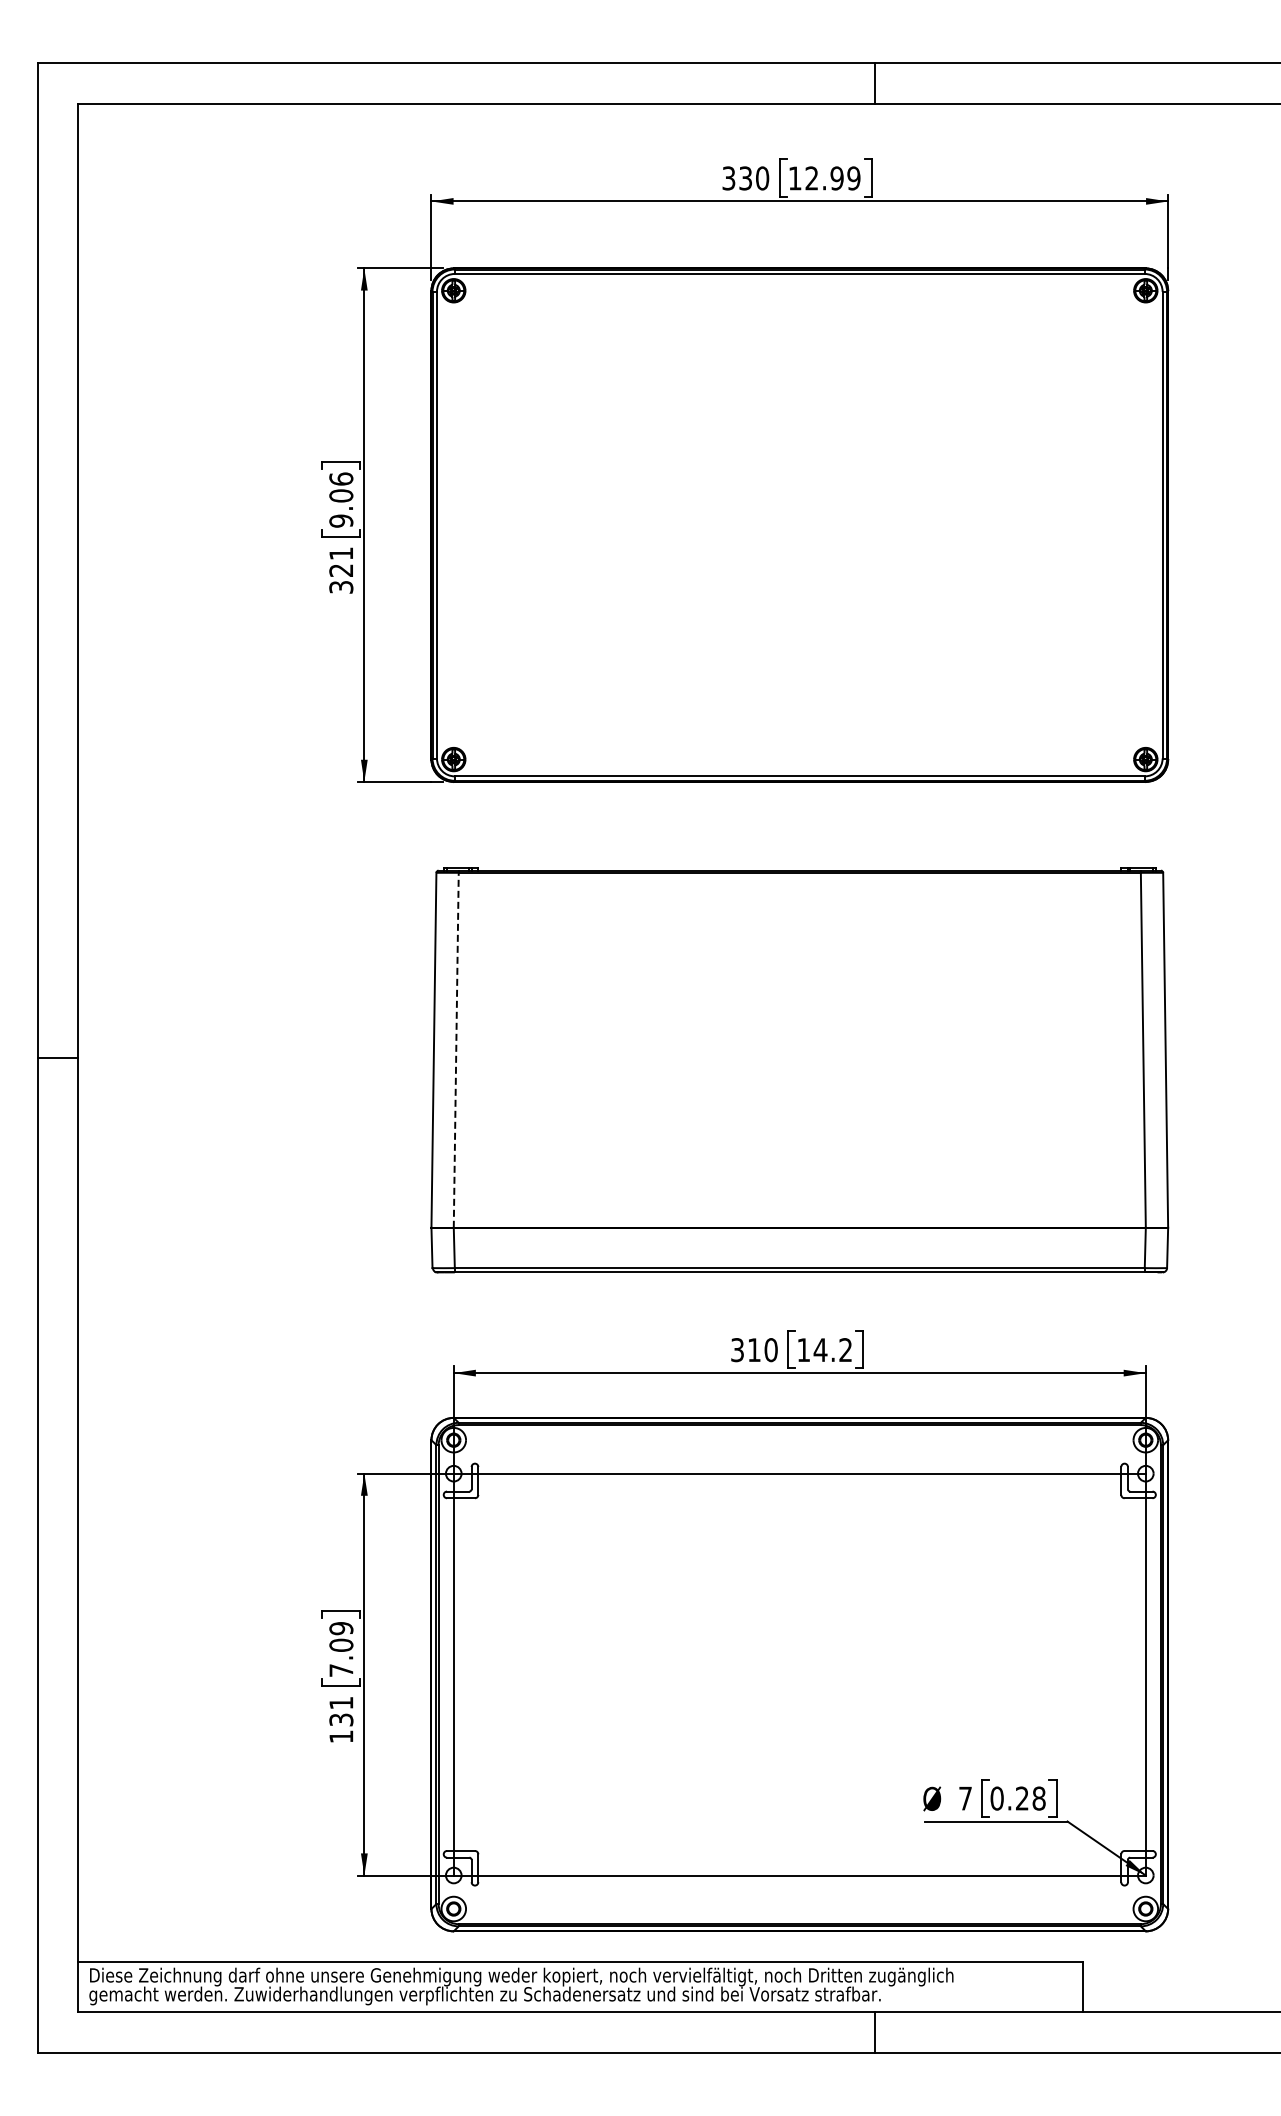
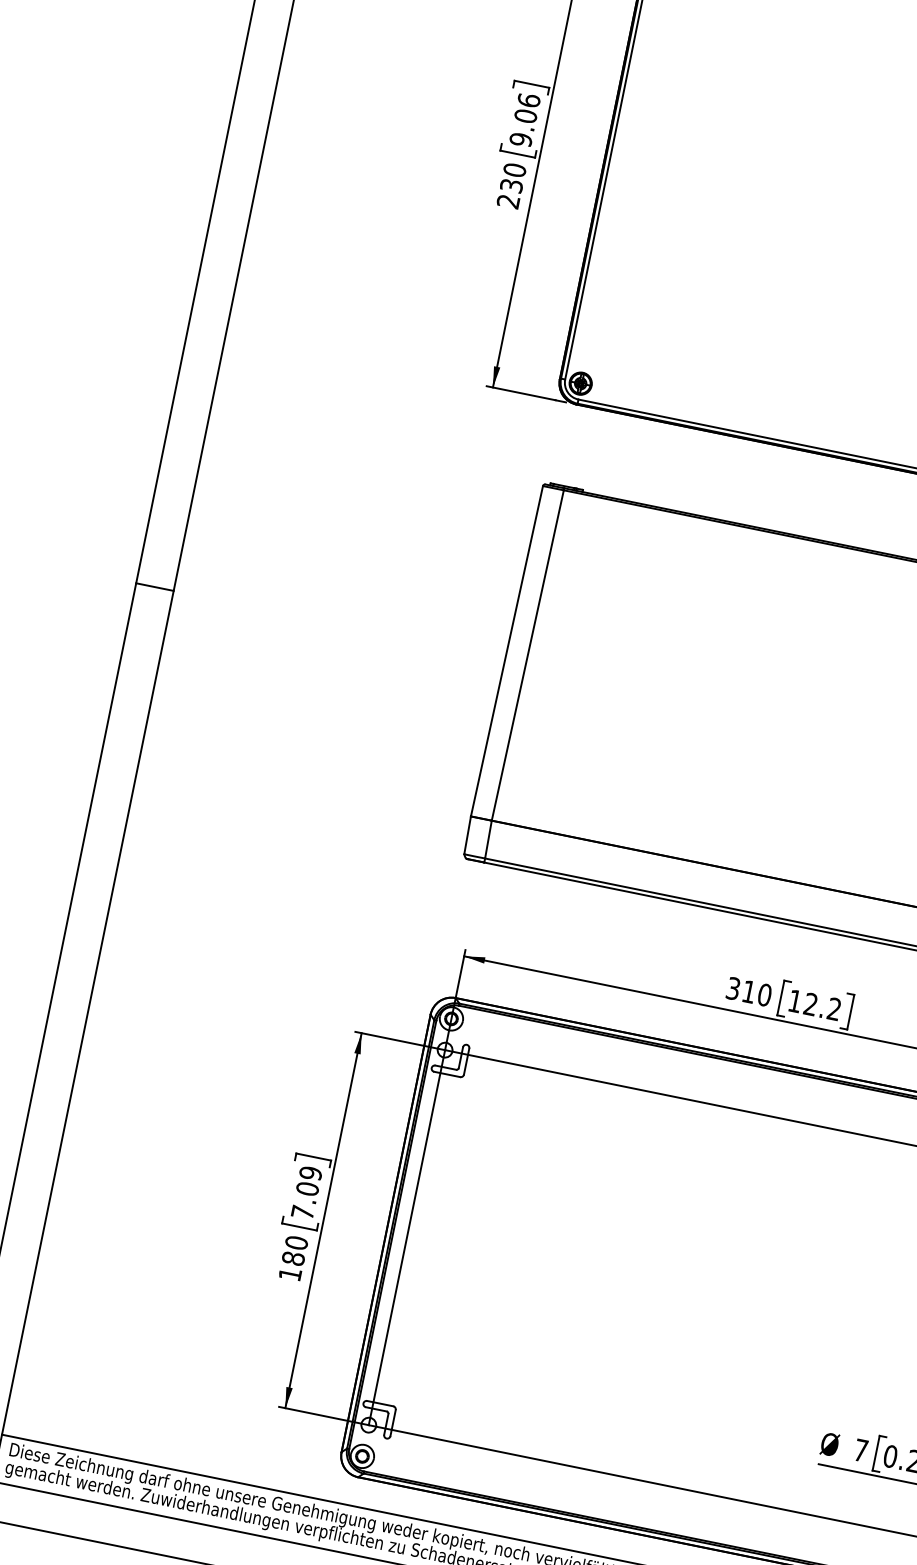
text: (341, 570) -> (511, 185), 321 -> 230
line: (456, 1050) -> (528, 655), dashed -> solid
text: (820, 1349) -> (810, 1003), 14.2 -> 12.2
text: (341, 1711) -> (295, 1250), 131 -> 180

